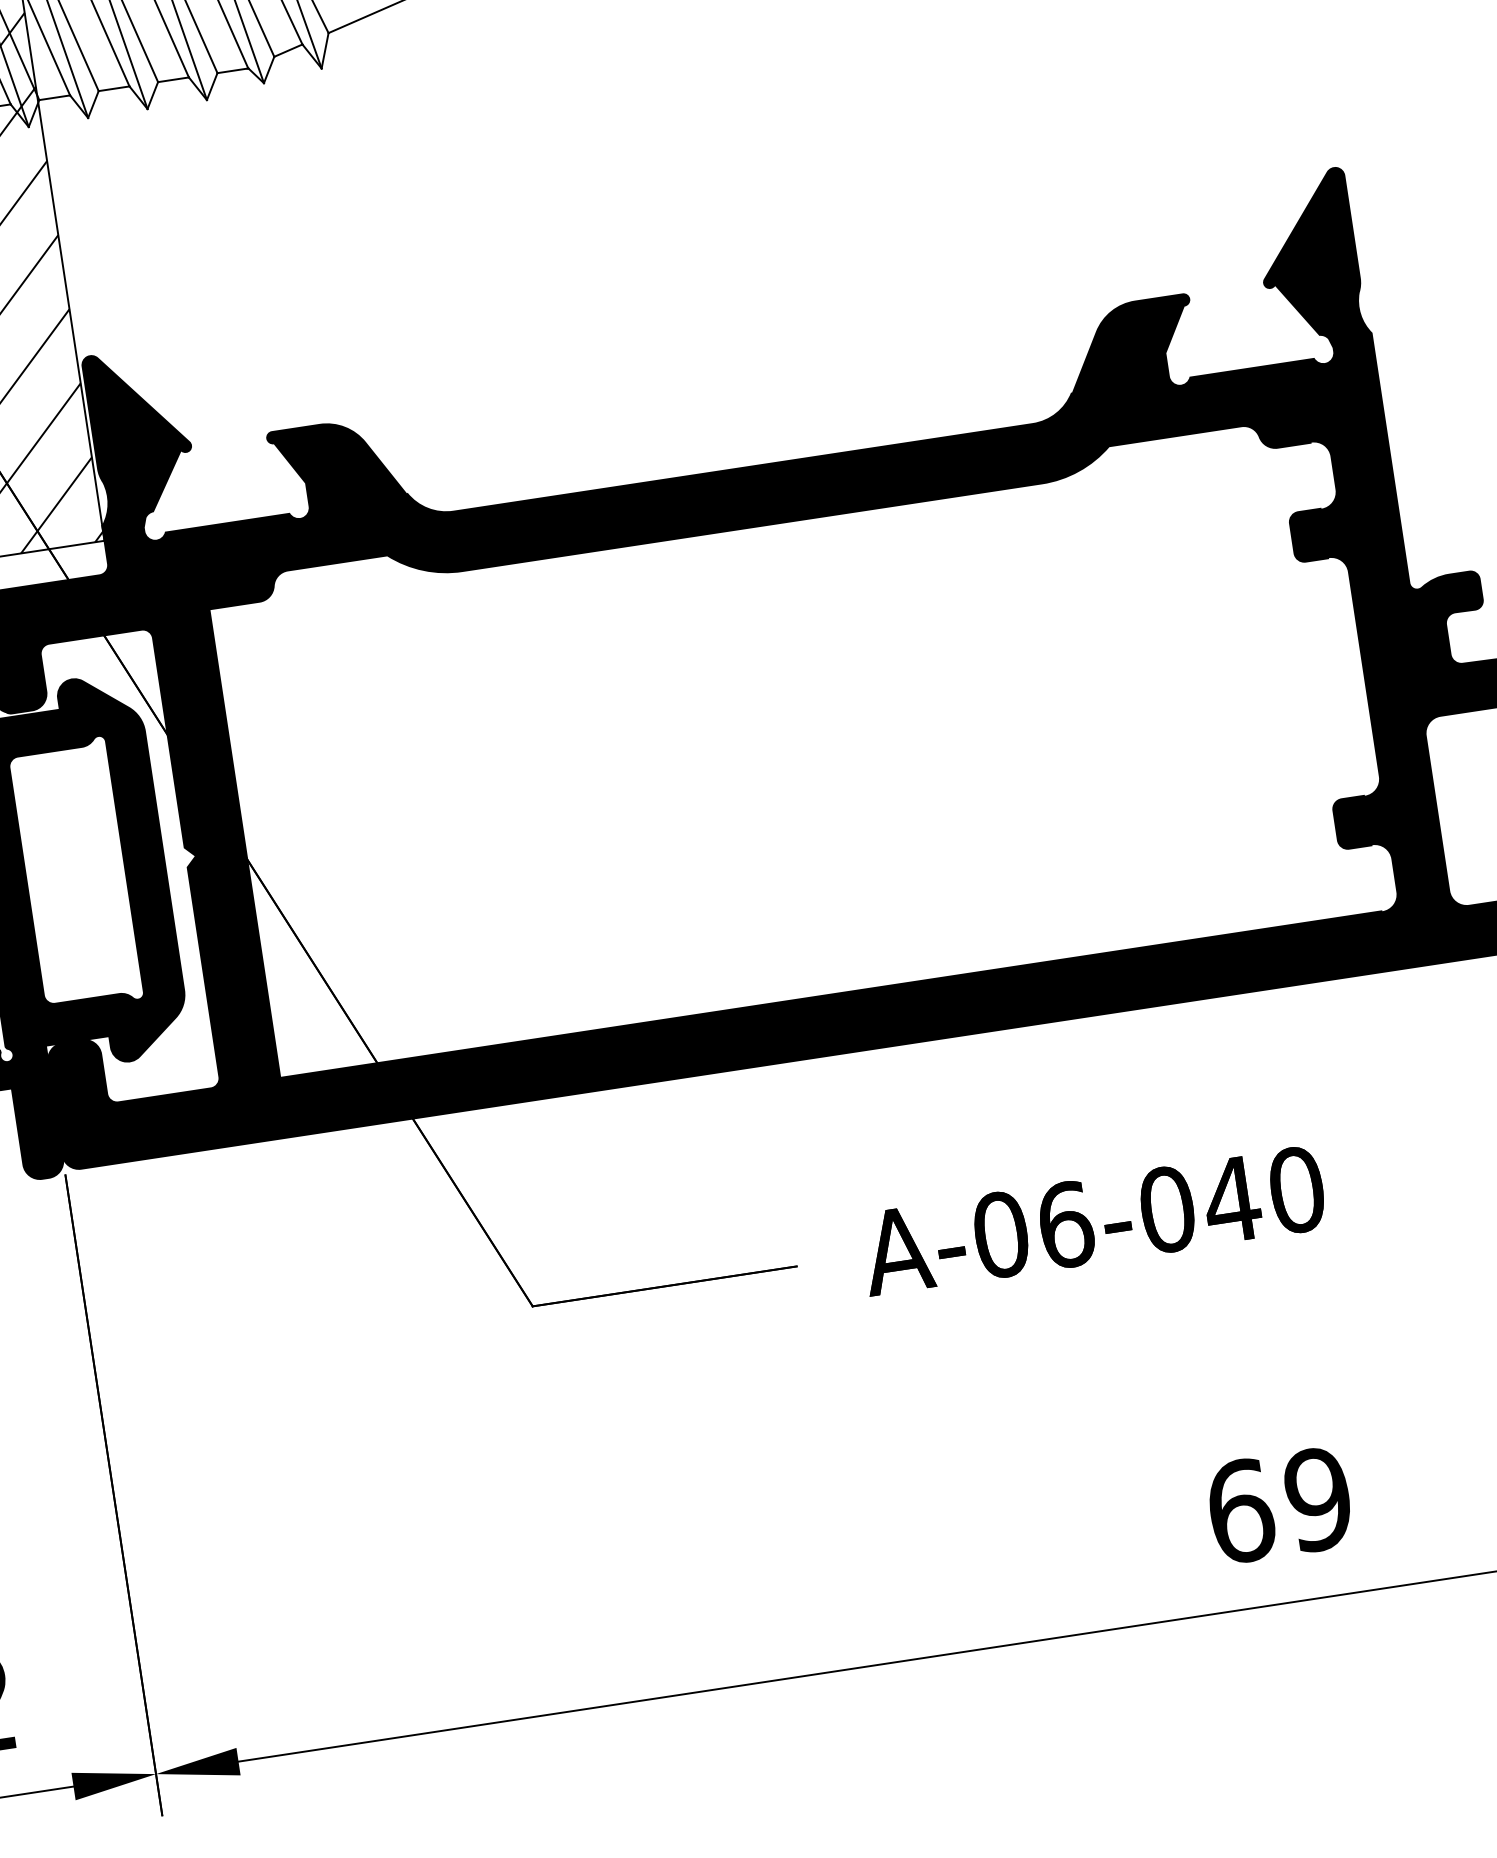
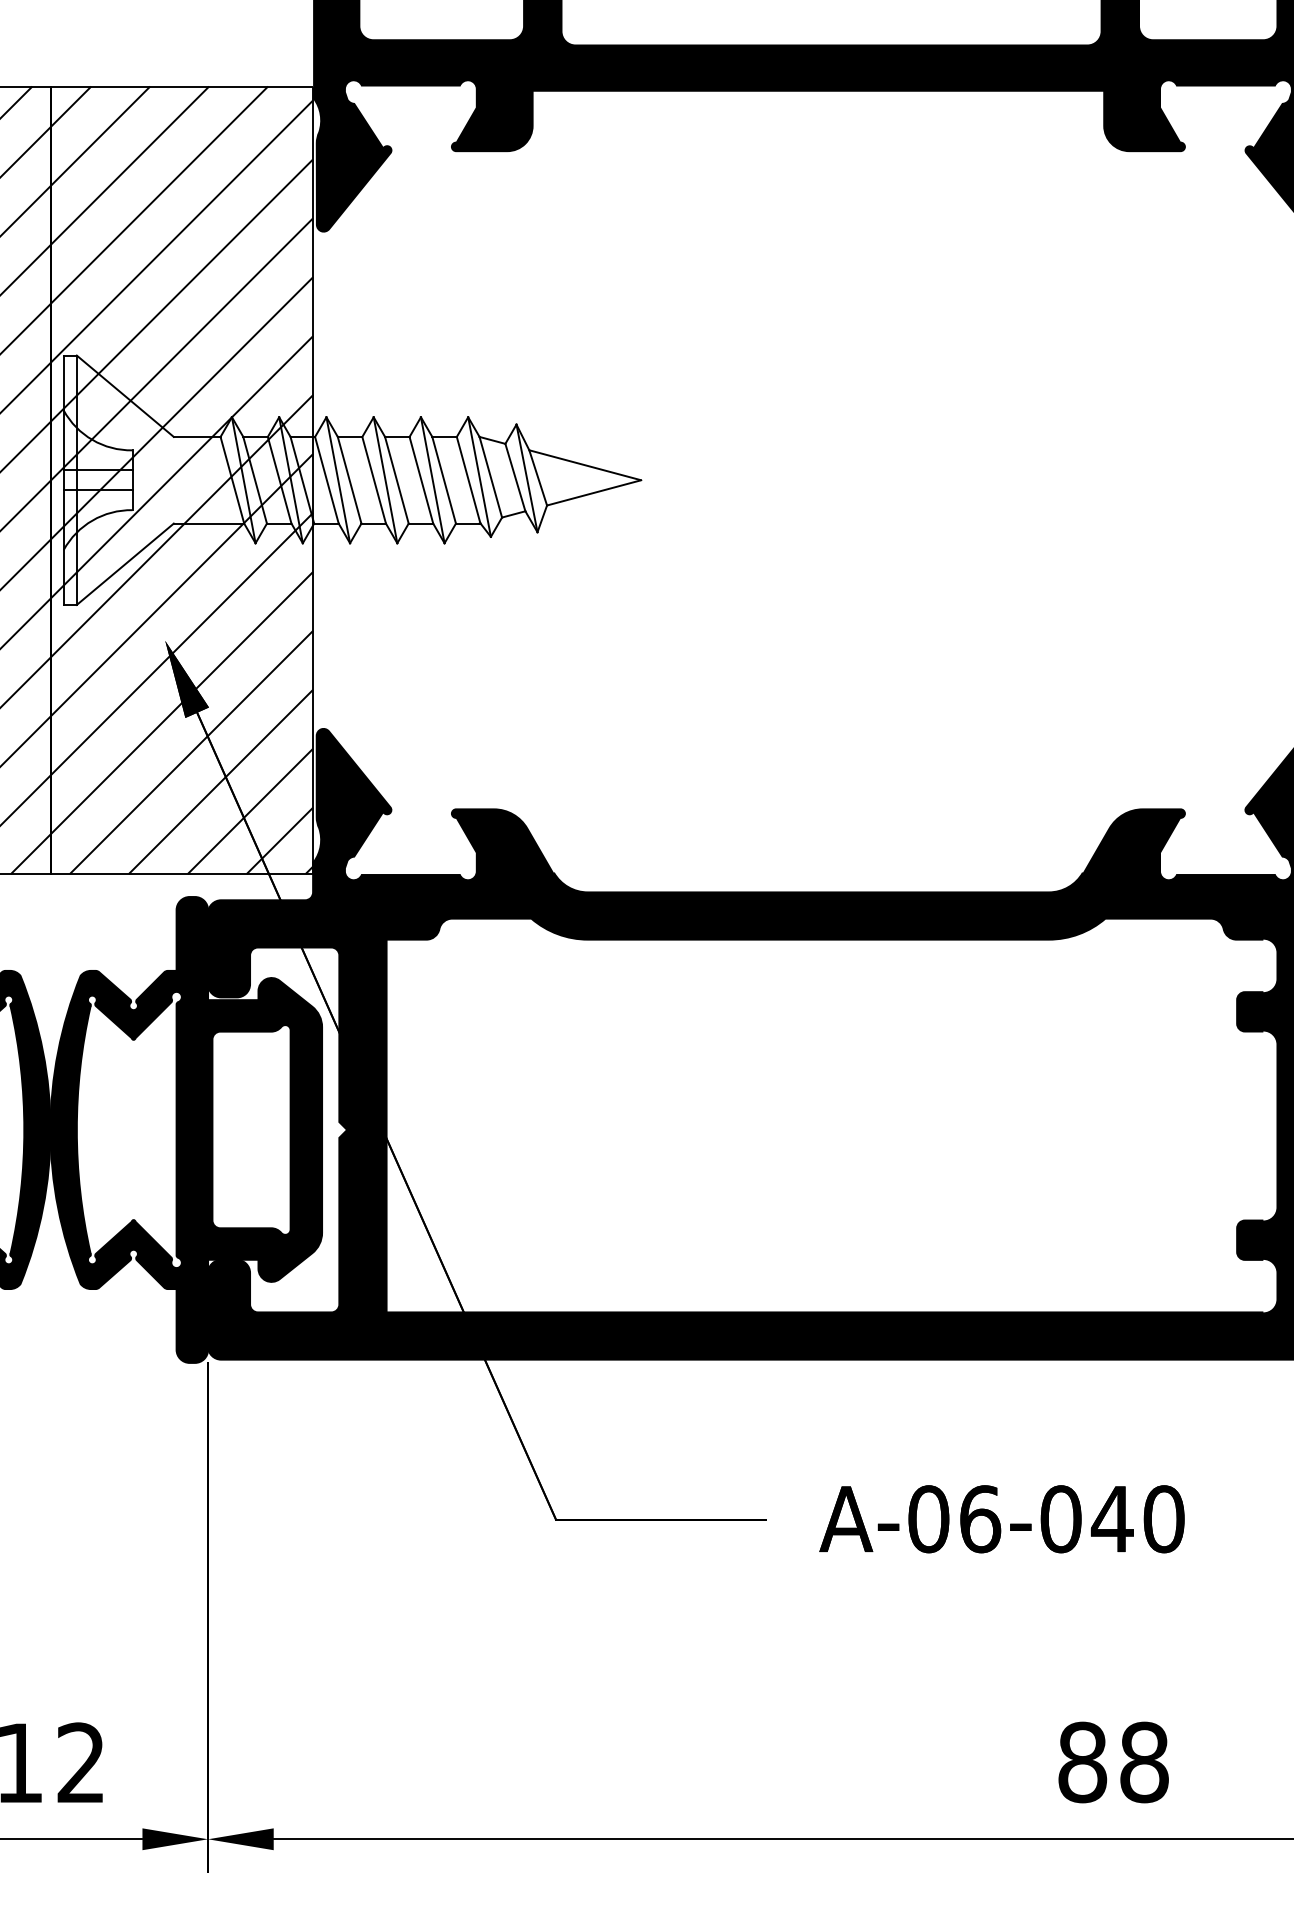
text: (1279, 1505) -> (1113, 1762), 69 -> 88

